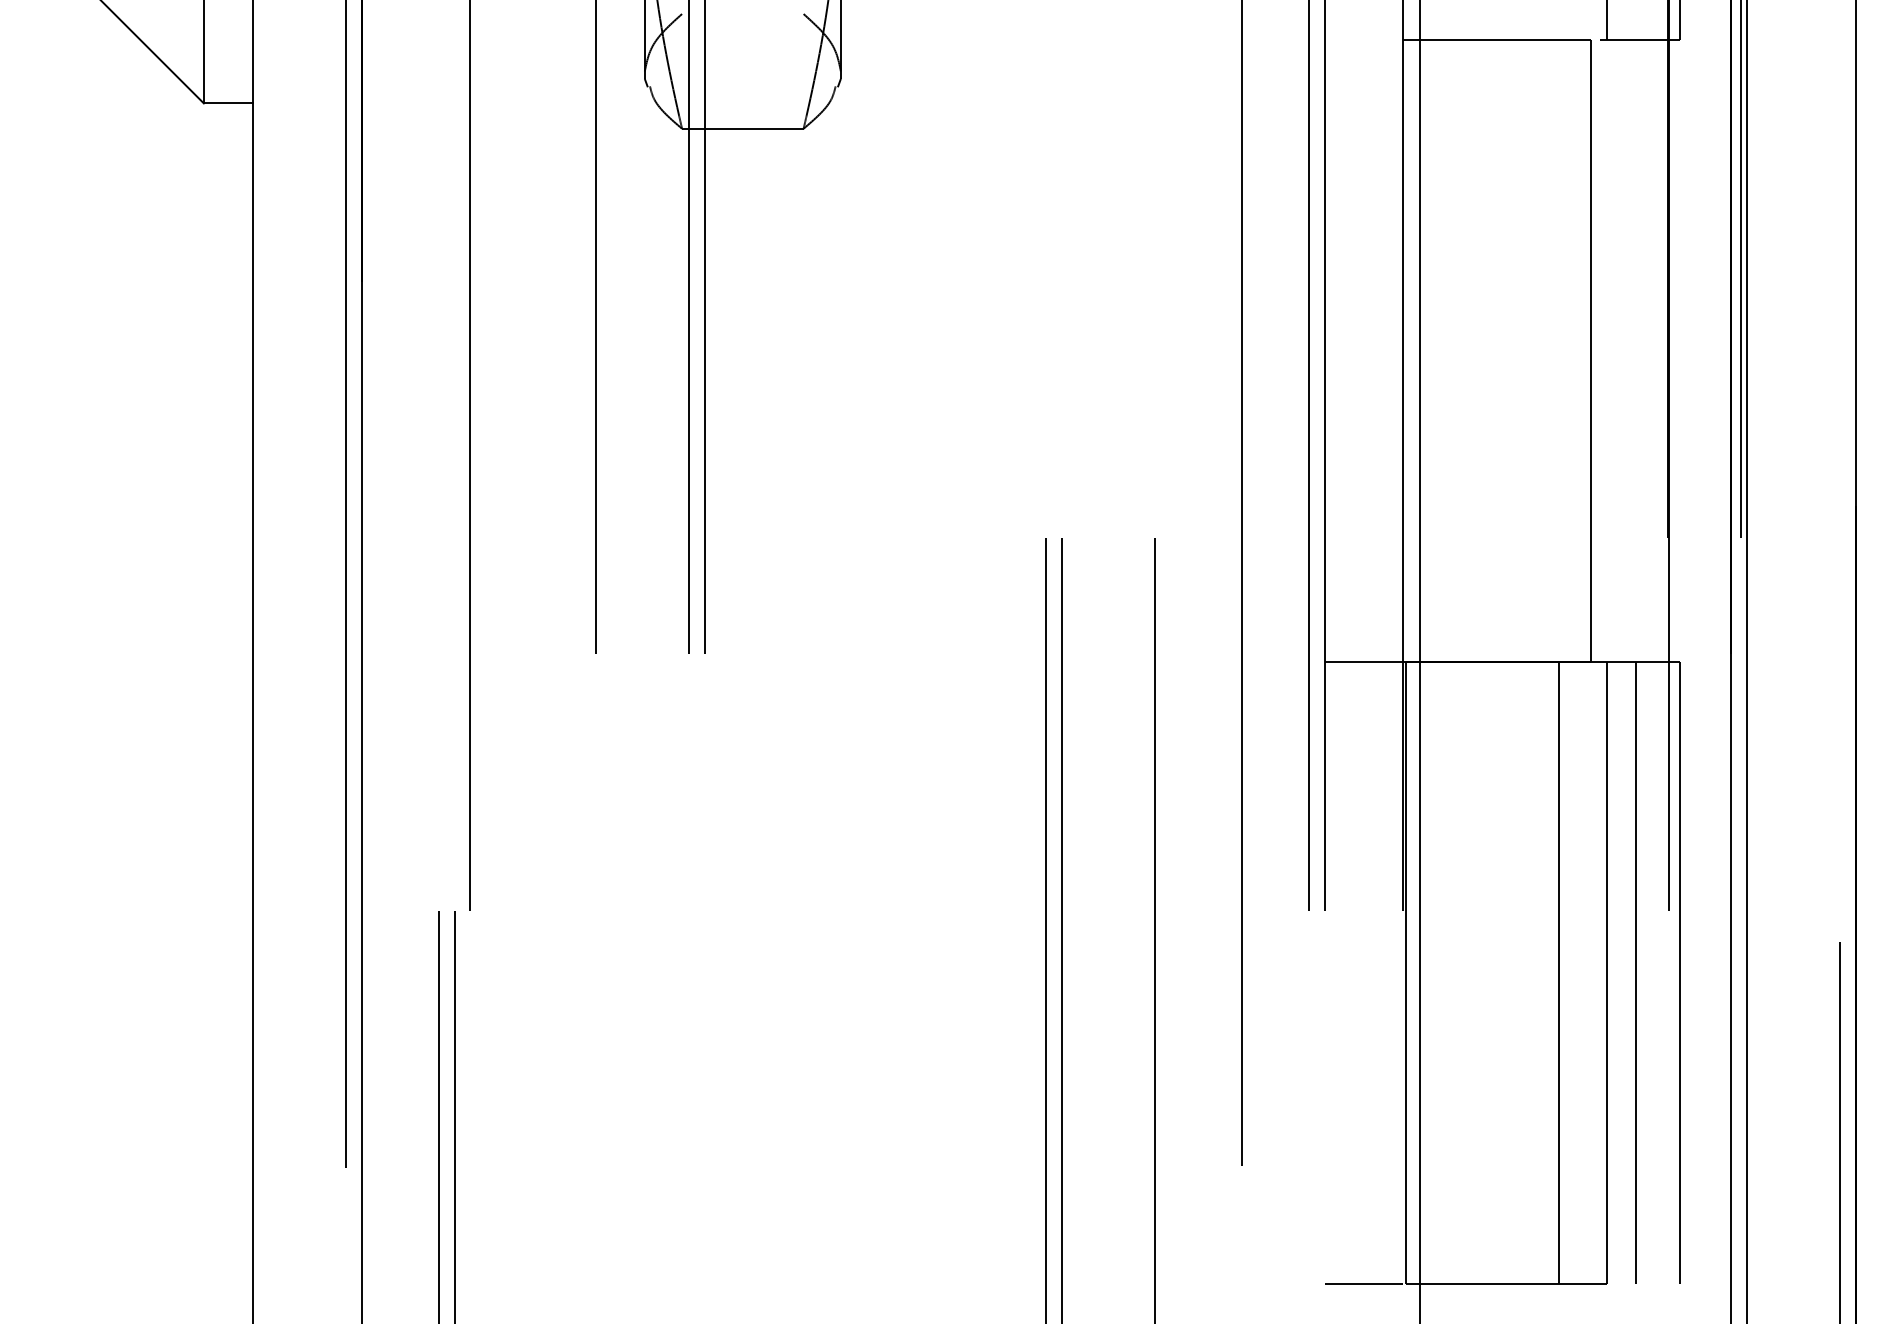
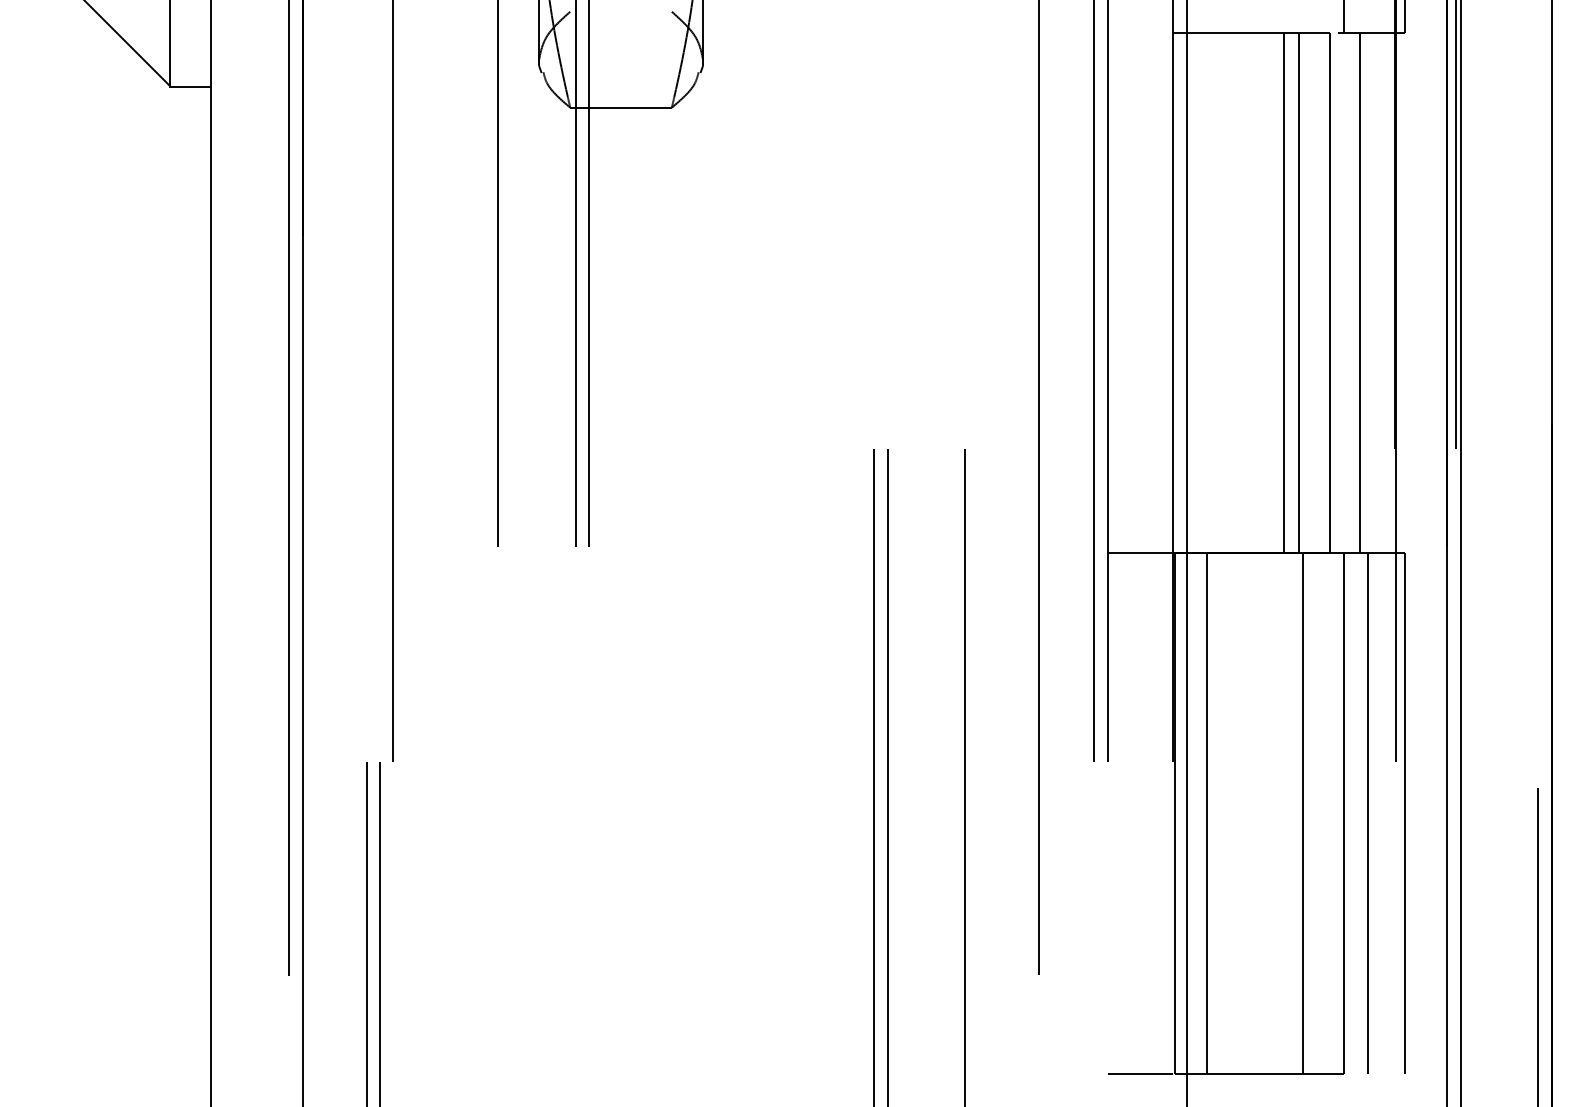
line: (1536, 351) -> (1284, 293), added
line: (1554, 351) -> (1299, 293), added
line: (1627, 351) -> (1360, 293), added
line: (1443, 972) -> (1206, 813), added

